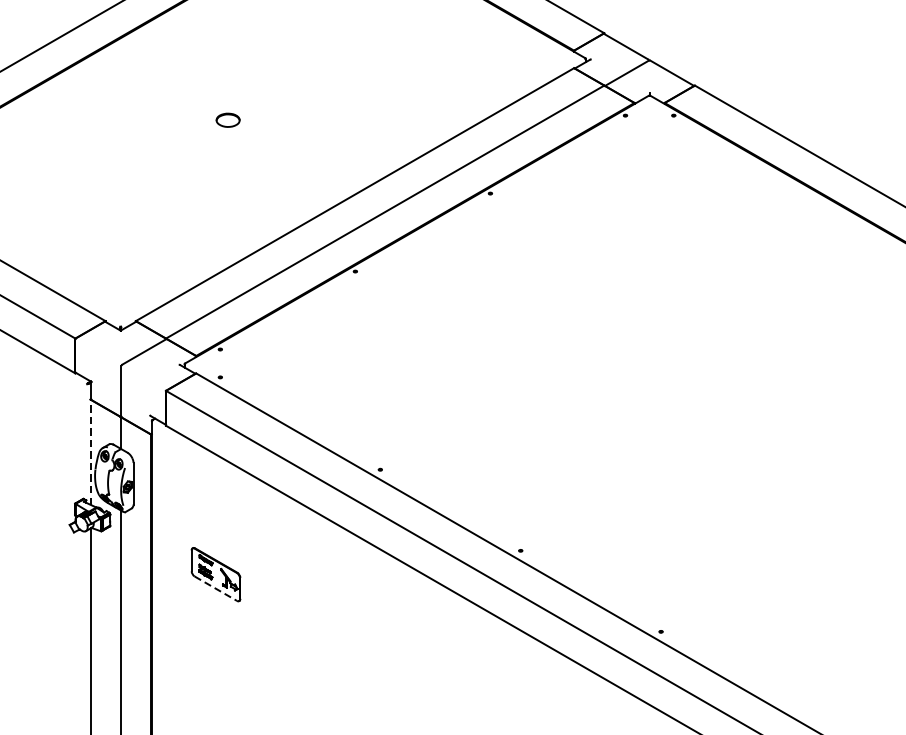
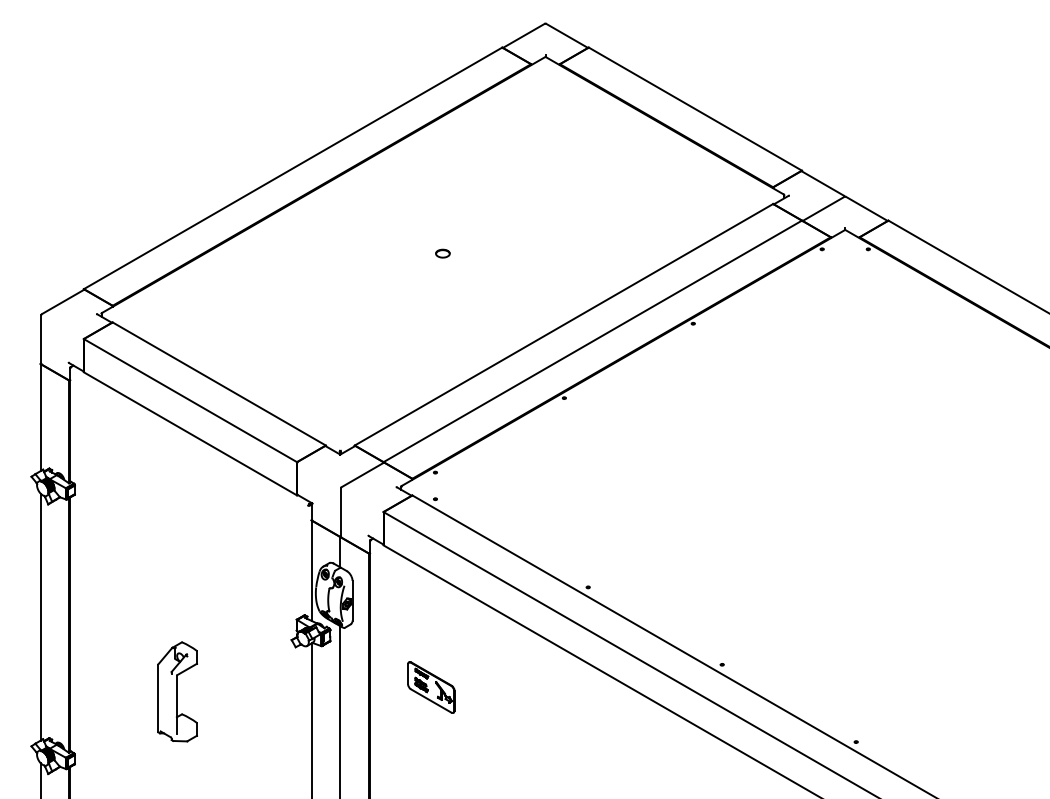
part: (227, 120) -> (442, 253), size x0.62
line: (90, 452) -> (311, 570), dashed -> solid
line: (216, 589) -> (431, 701), dashed -> solid

